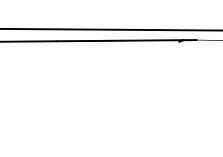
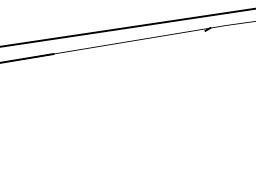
line: (126, 40) -> (139, 39), removed

